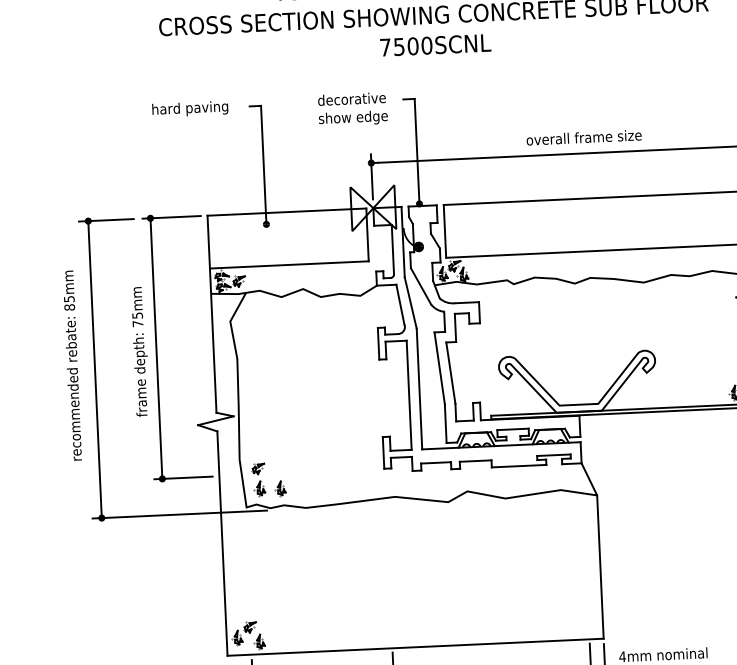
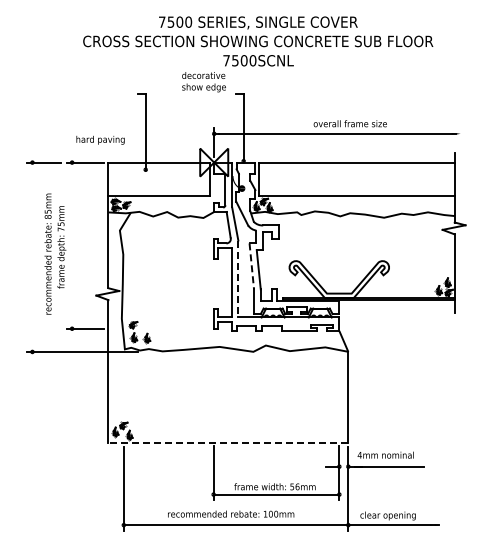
text: (190, 107) -> (100, 139), moved
text: (352, 109) -> (203, 82), moved
line: (157, 348) -> (72, 245), removed
text: (71, 364) -> (47, 253), moved
line: (95, 368) -> (32, 256), removed
line: (439, 368) -> (251, 266), solid -> dashed
line: (419, 389) -> (238, 279), solid -> dashed
line: (415, 647) -> (228, 443), solid -> dashed

